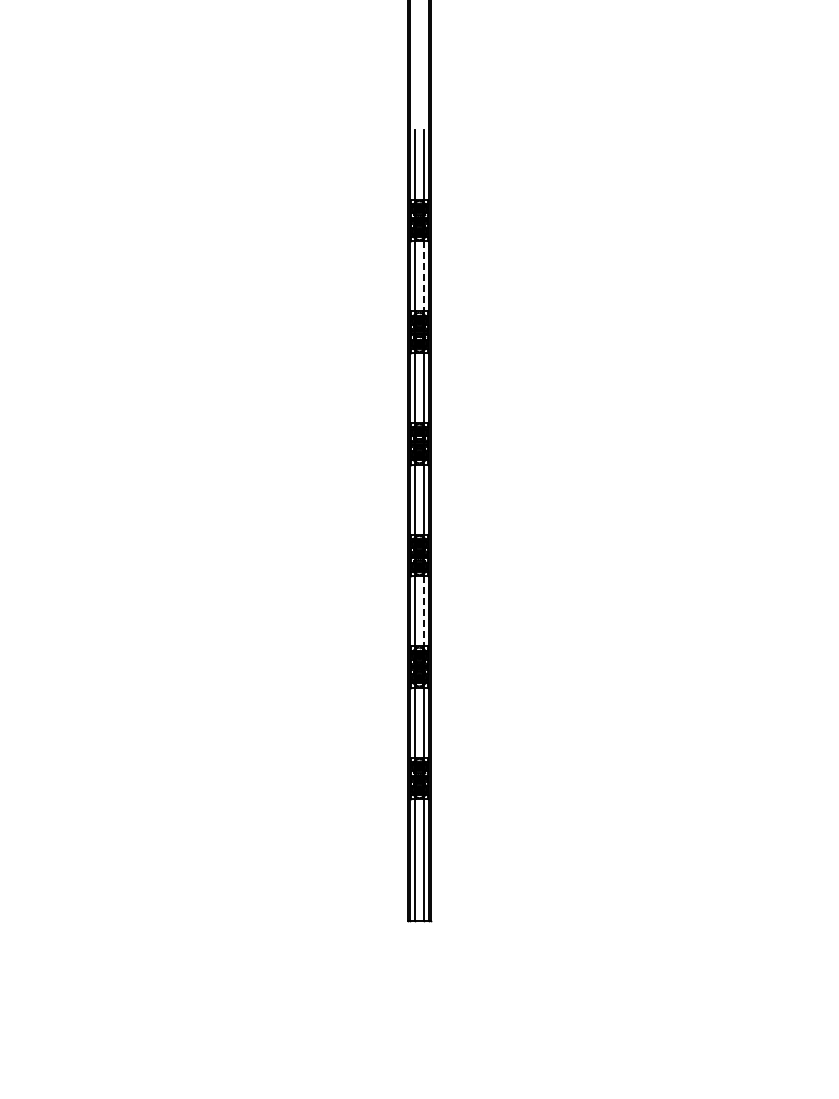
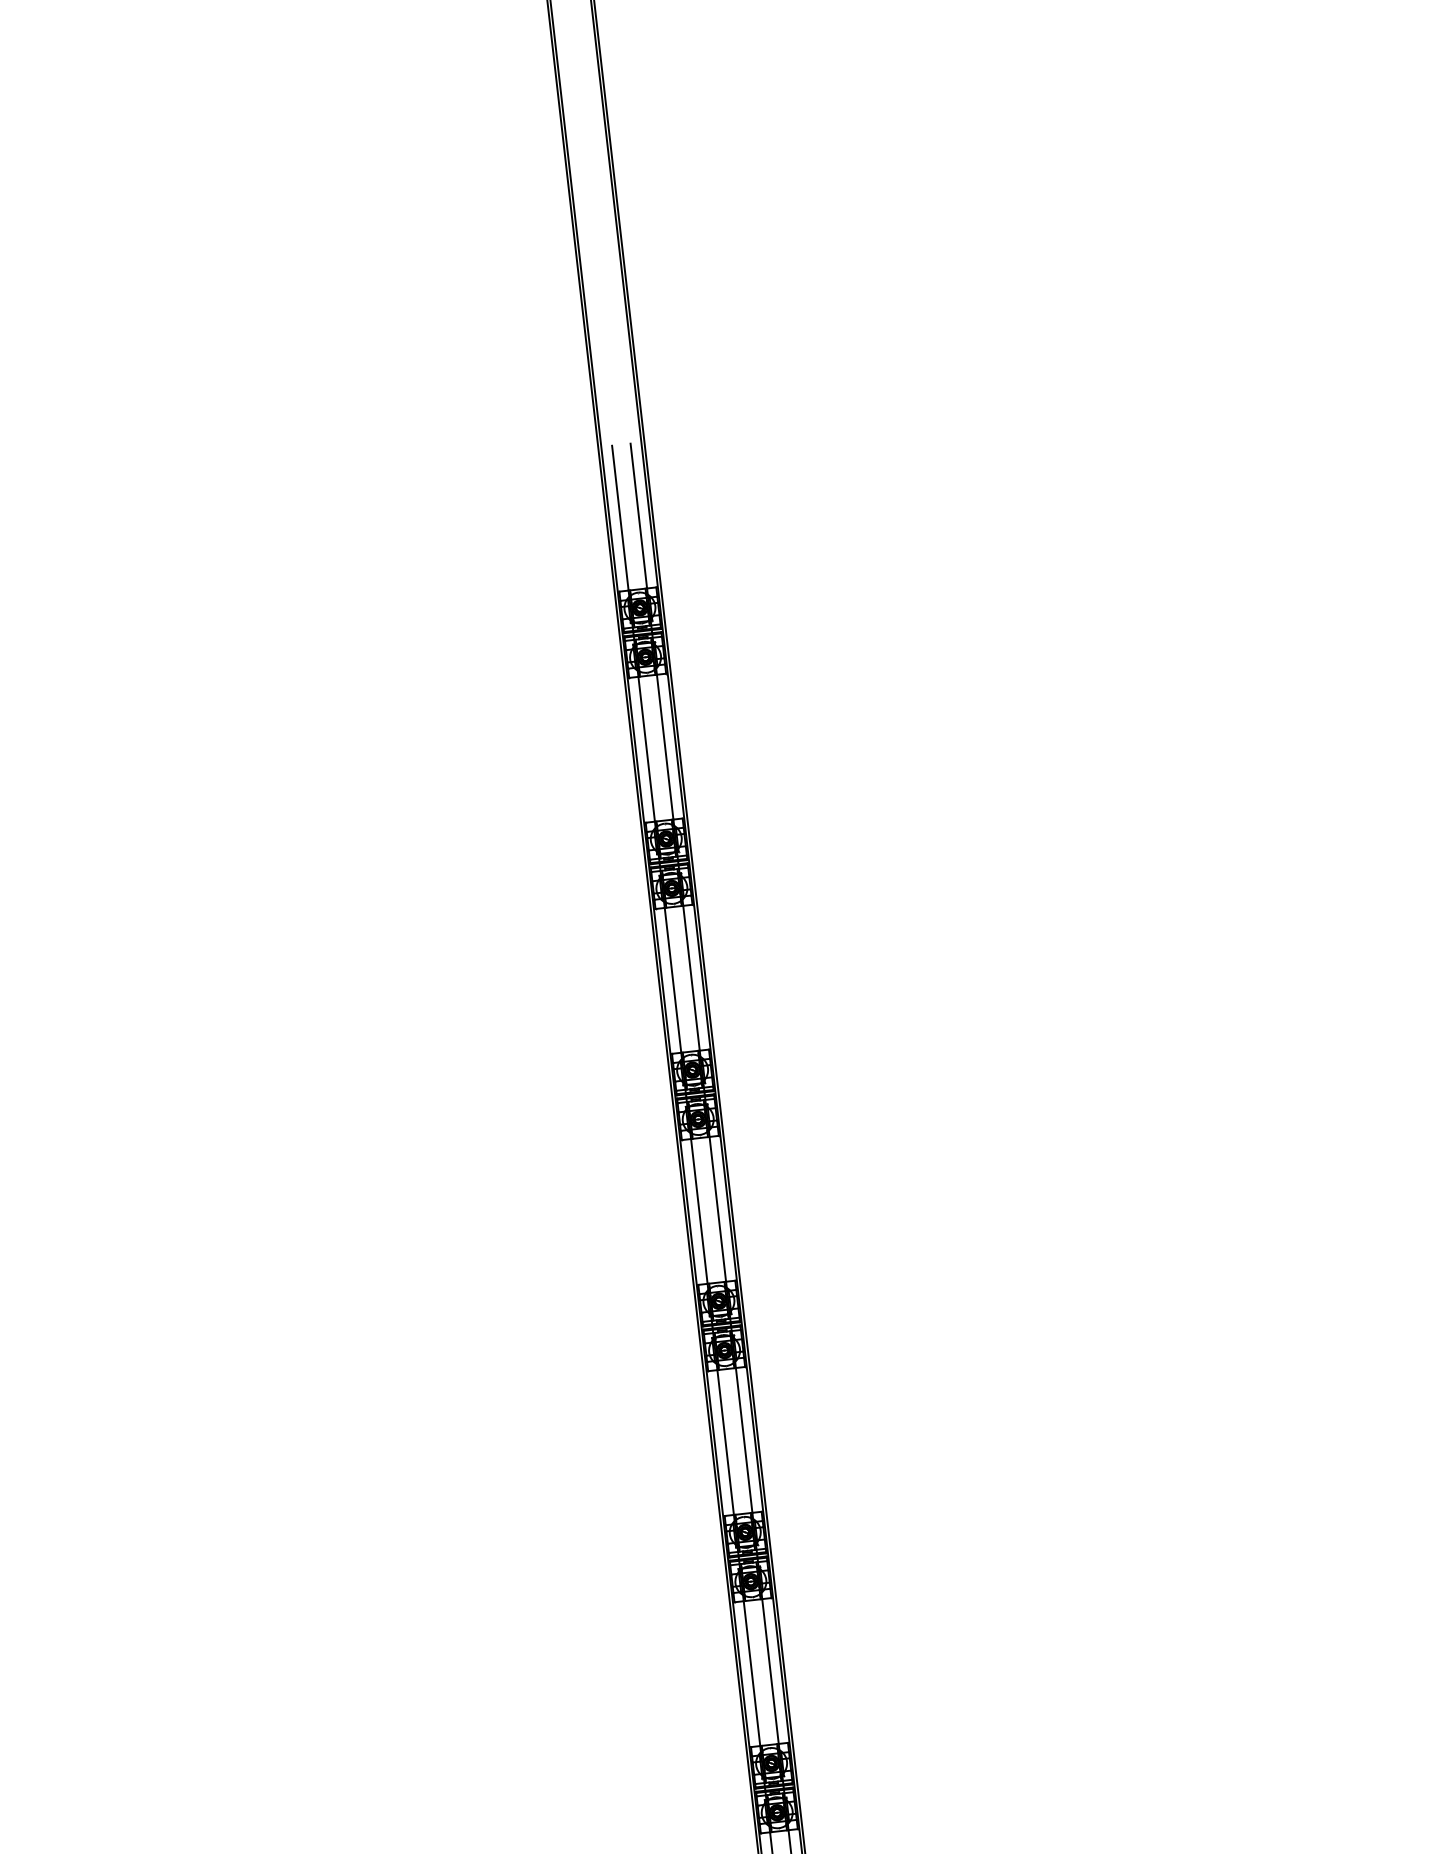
line: (423, 276) -> (664, 747), dashed -> solid
line: (423, 611) -> (743, 1441), dashed -> solid

